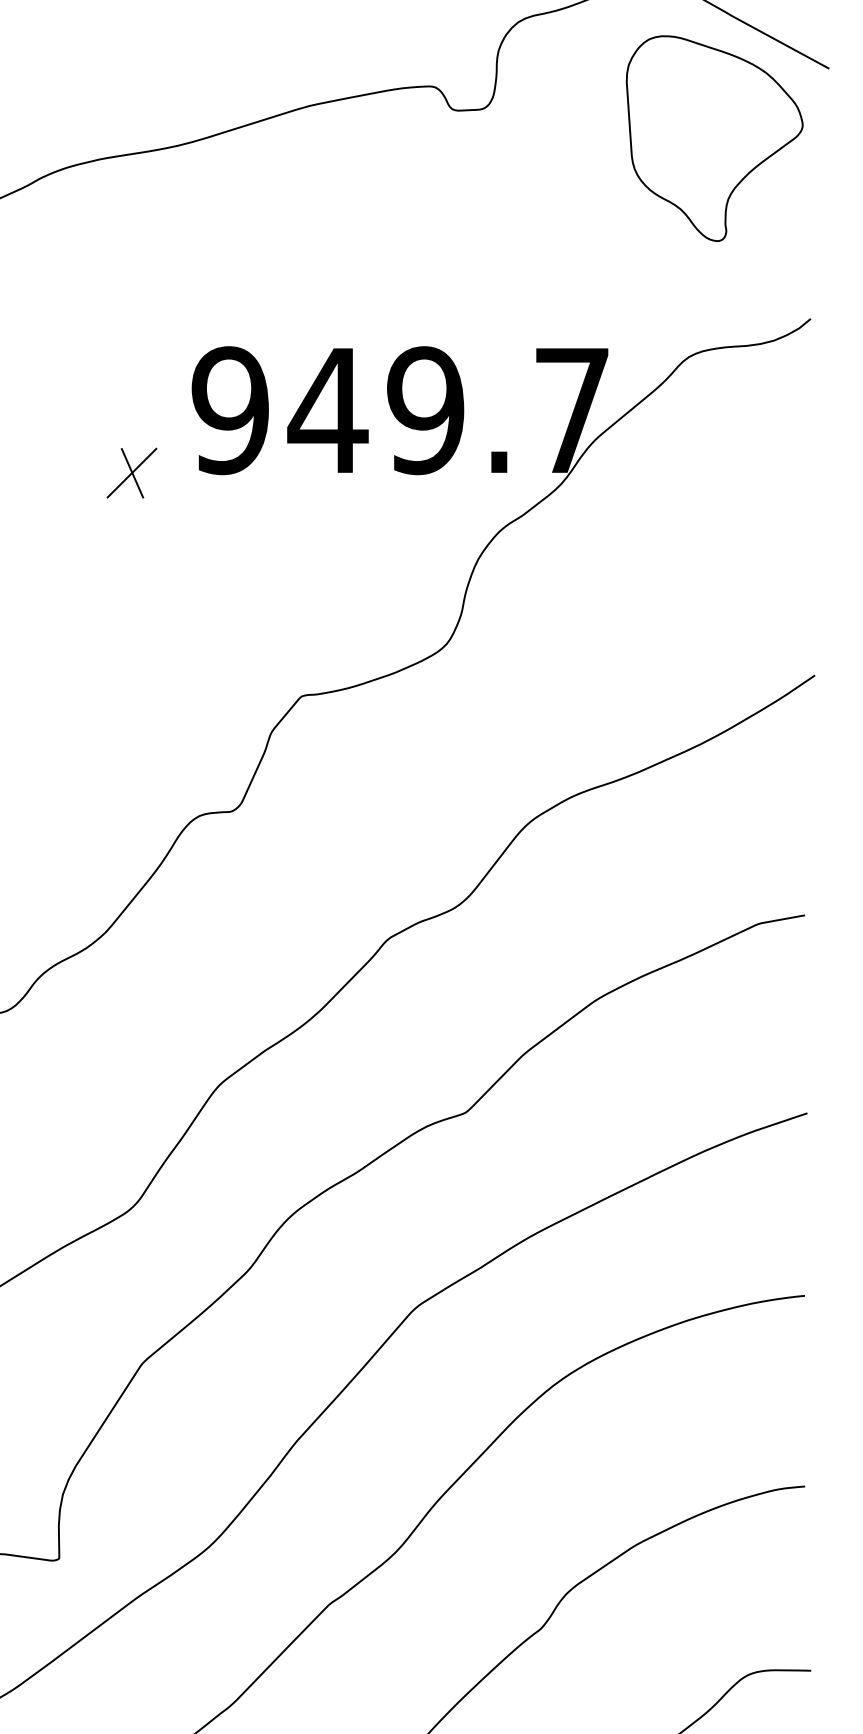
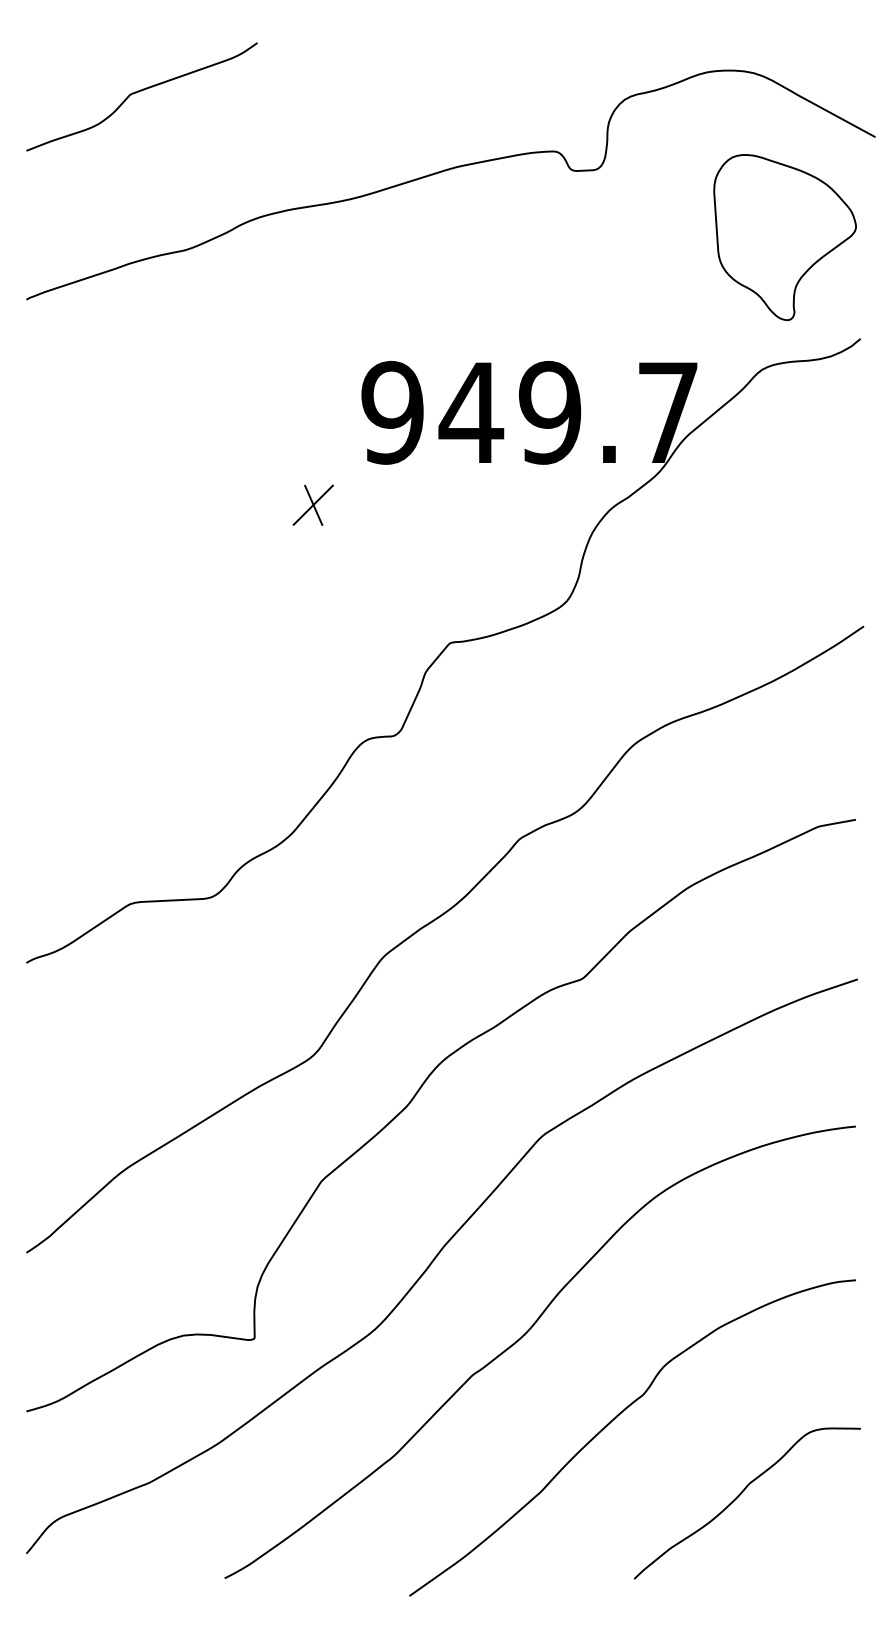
part: (713, 138) -> (784, 237), moved
part: (131, 472) -> (312, 504), moved

